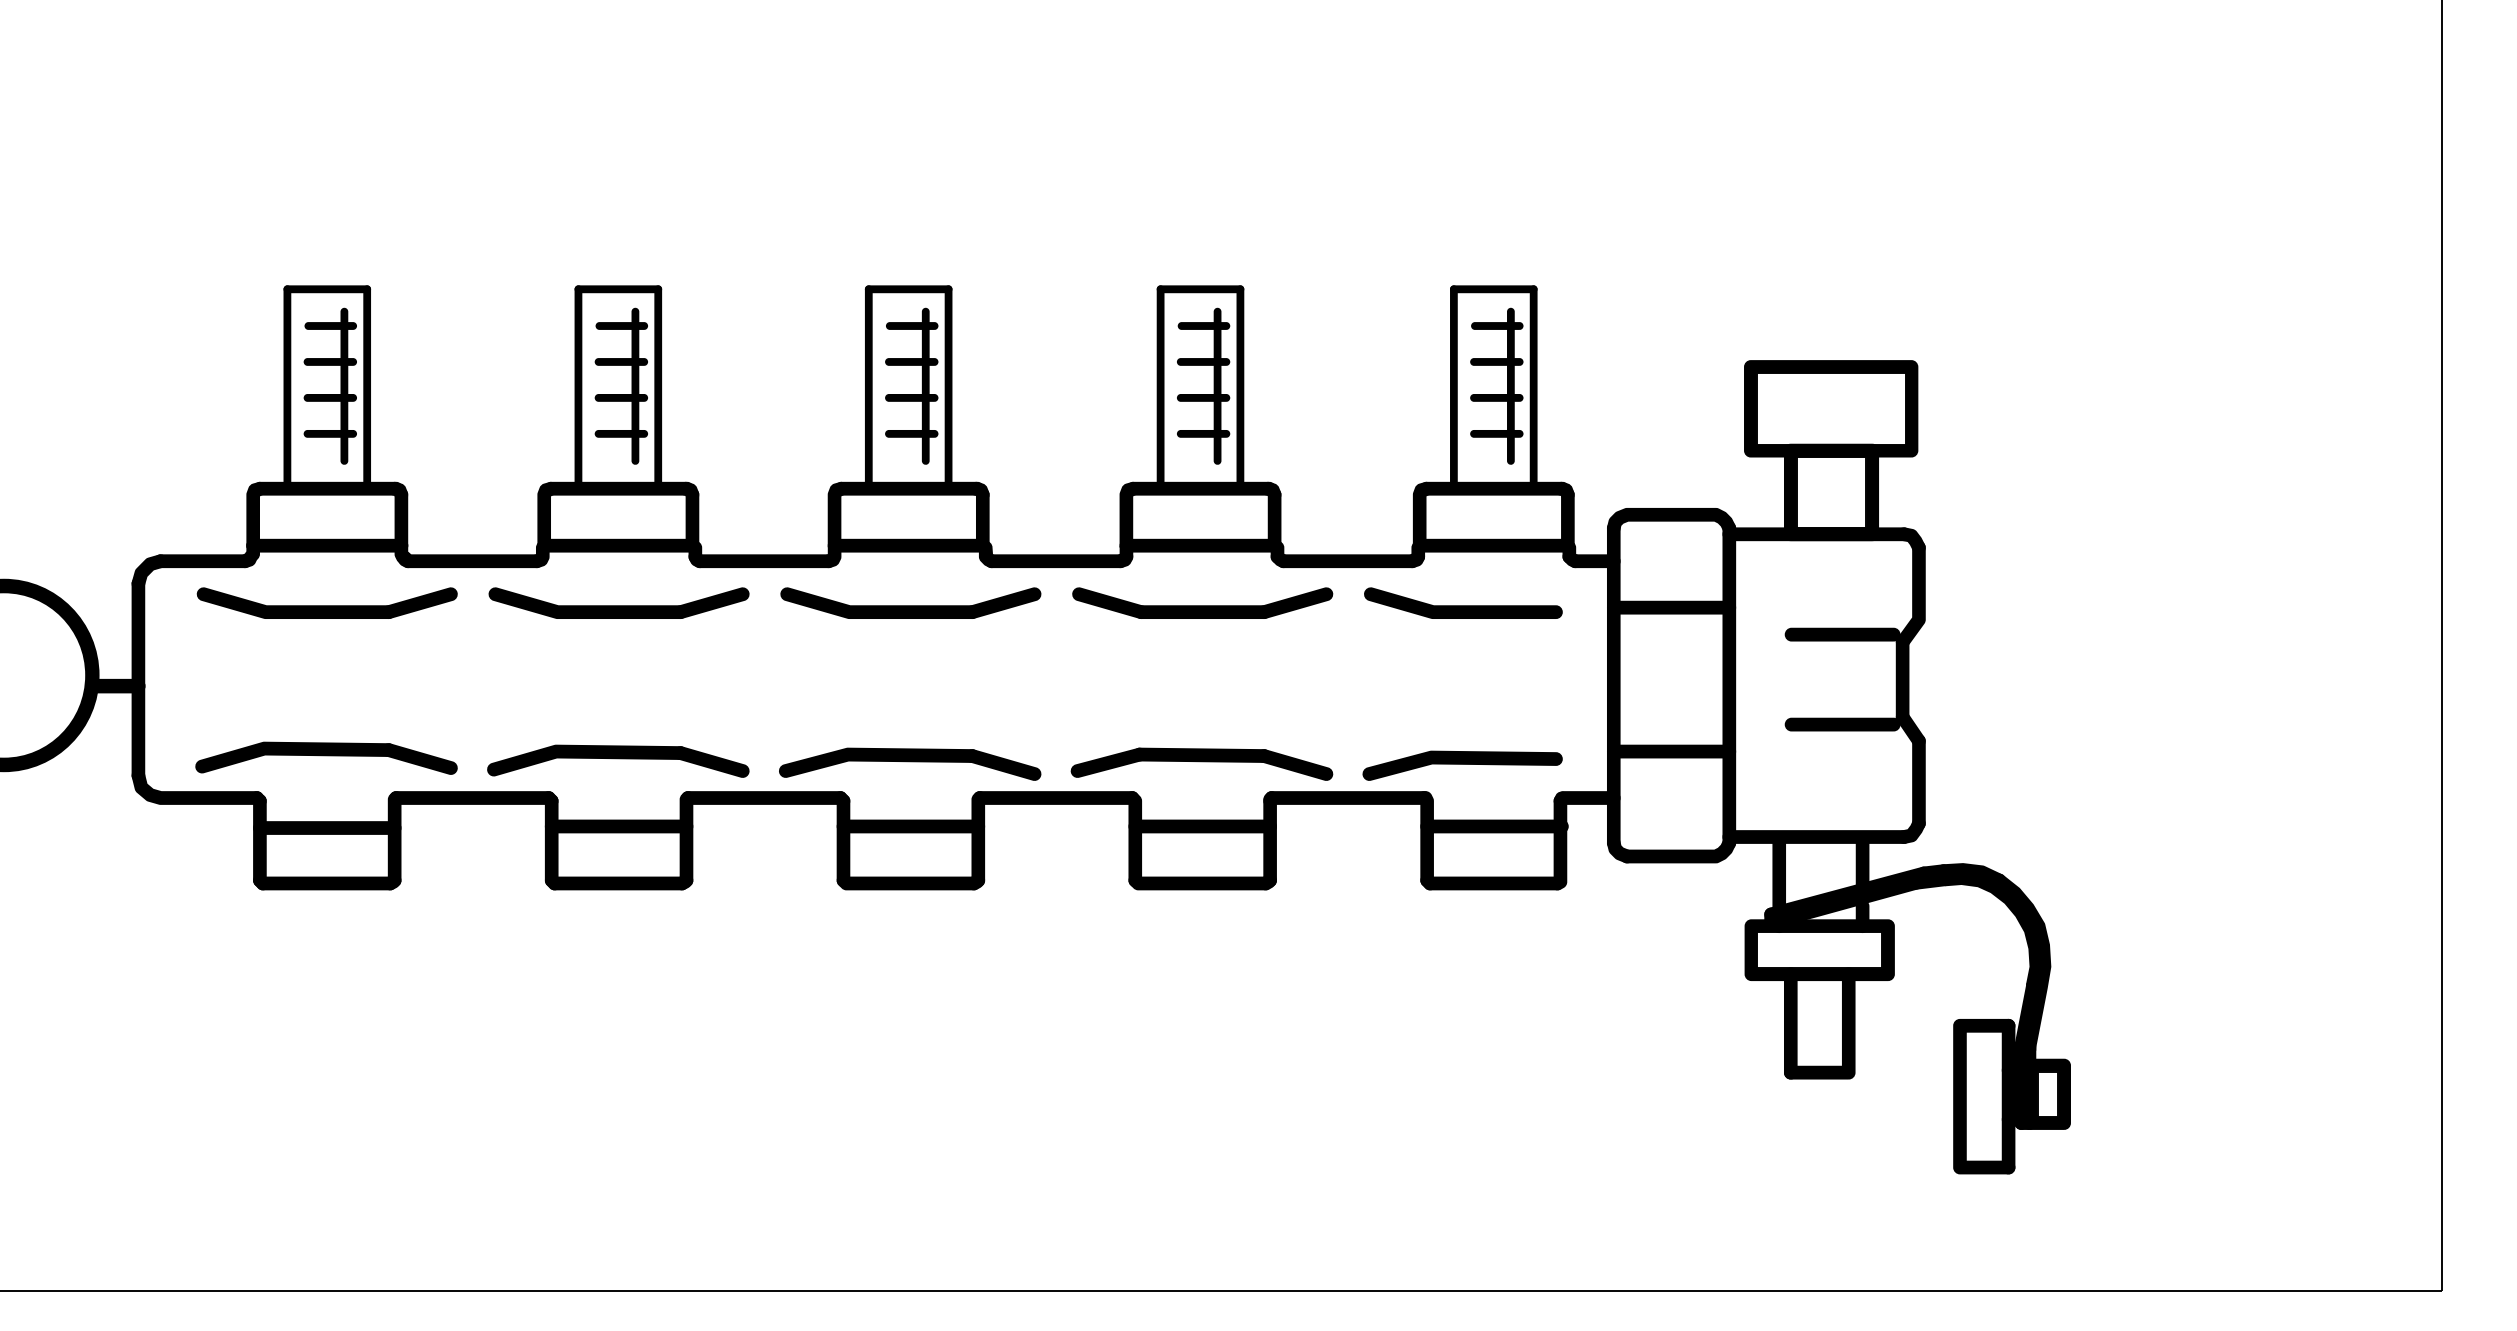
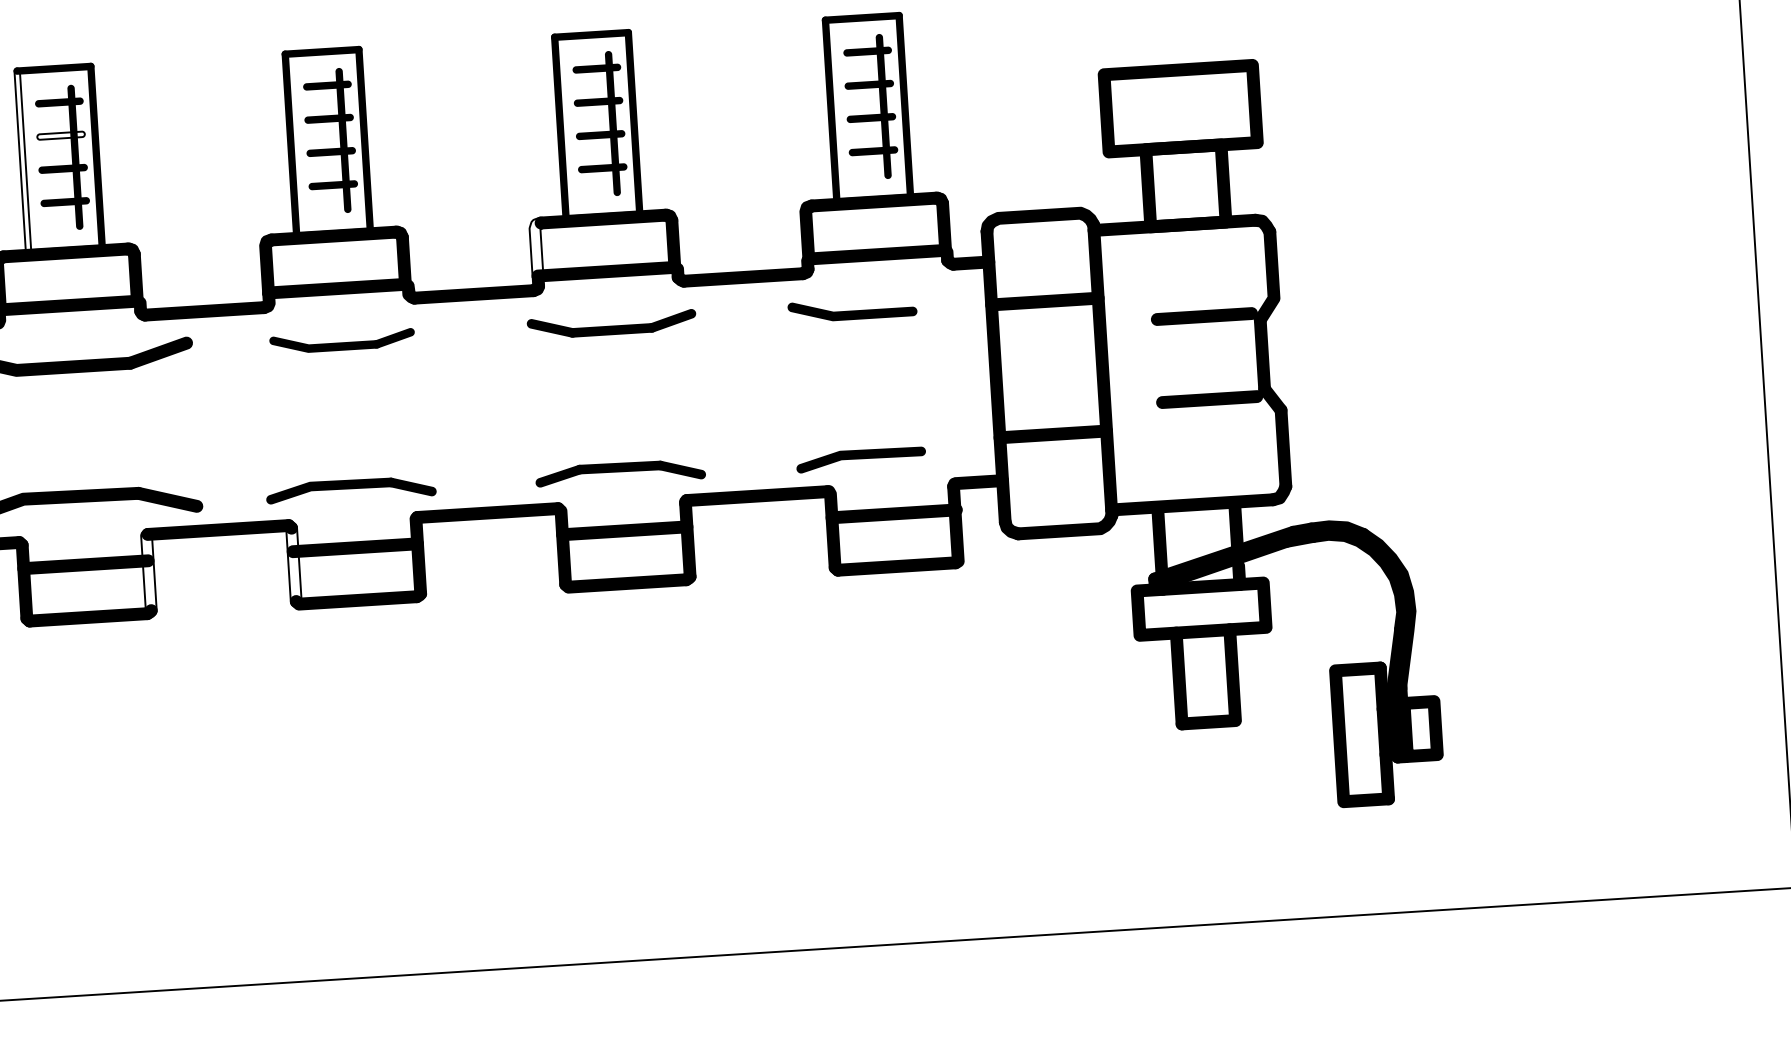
fill: (621, 361) -> (61, 135), removed
fill: (578, 387) -> (22, 161), removed
fill: (1129, 516) -> (539, 248), removed
part: (910, 602) -> (341, 340), size x0.6
part: (1202, 602) -> (611, 324), size x0.7
part: (1463, 602) -> (852, 308), size x0.7
part: (910, 763) -> (351, 489), size x0.7
part: (1201, 763) -> (619, 472), size x0.7
part: (1462, 765) -> (861, 459), size x0.7
fill: (686, 839) -> (148, 572), removed
fill: (843, 840) -> (293, 564), removed

